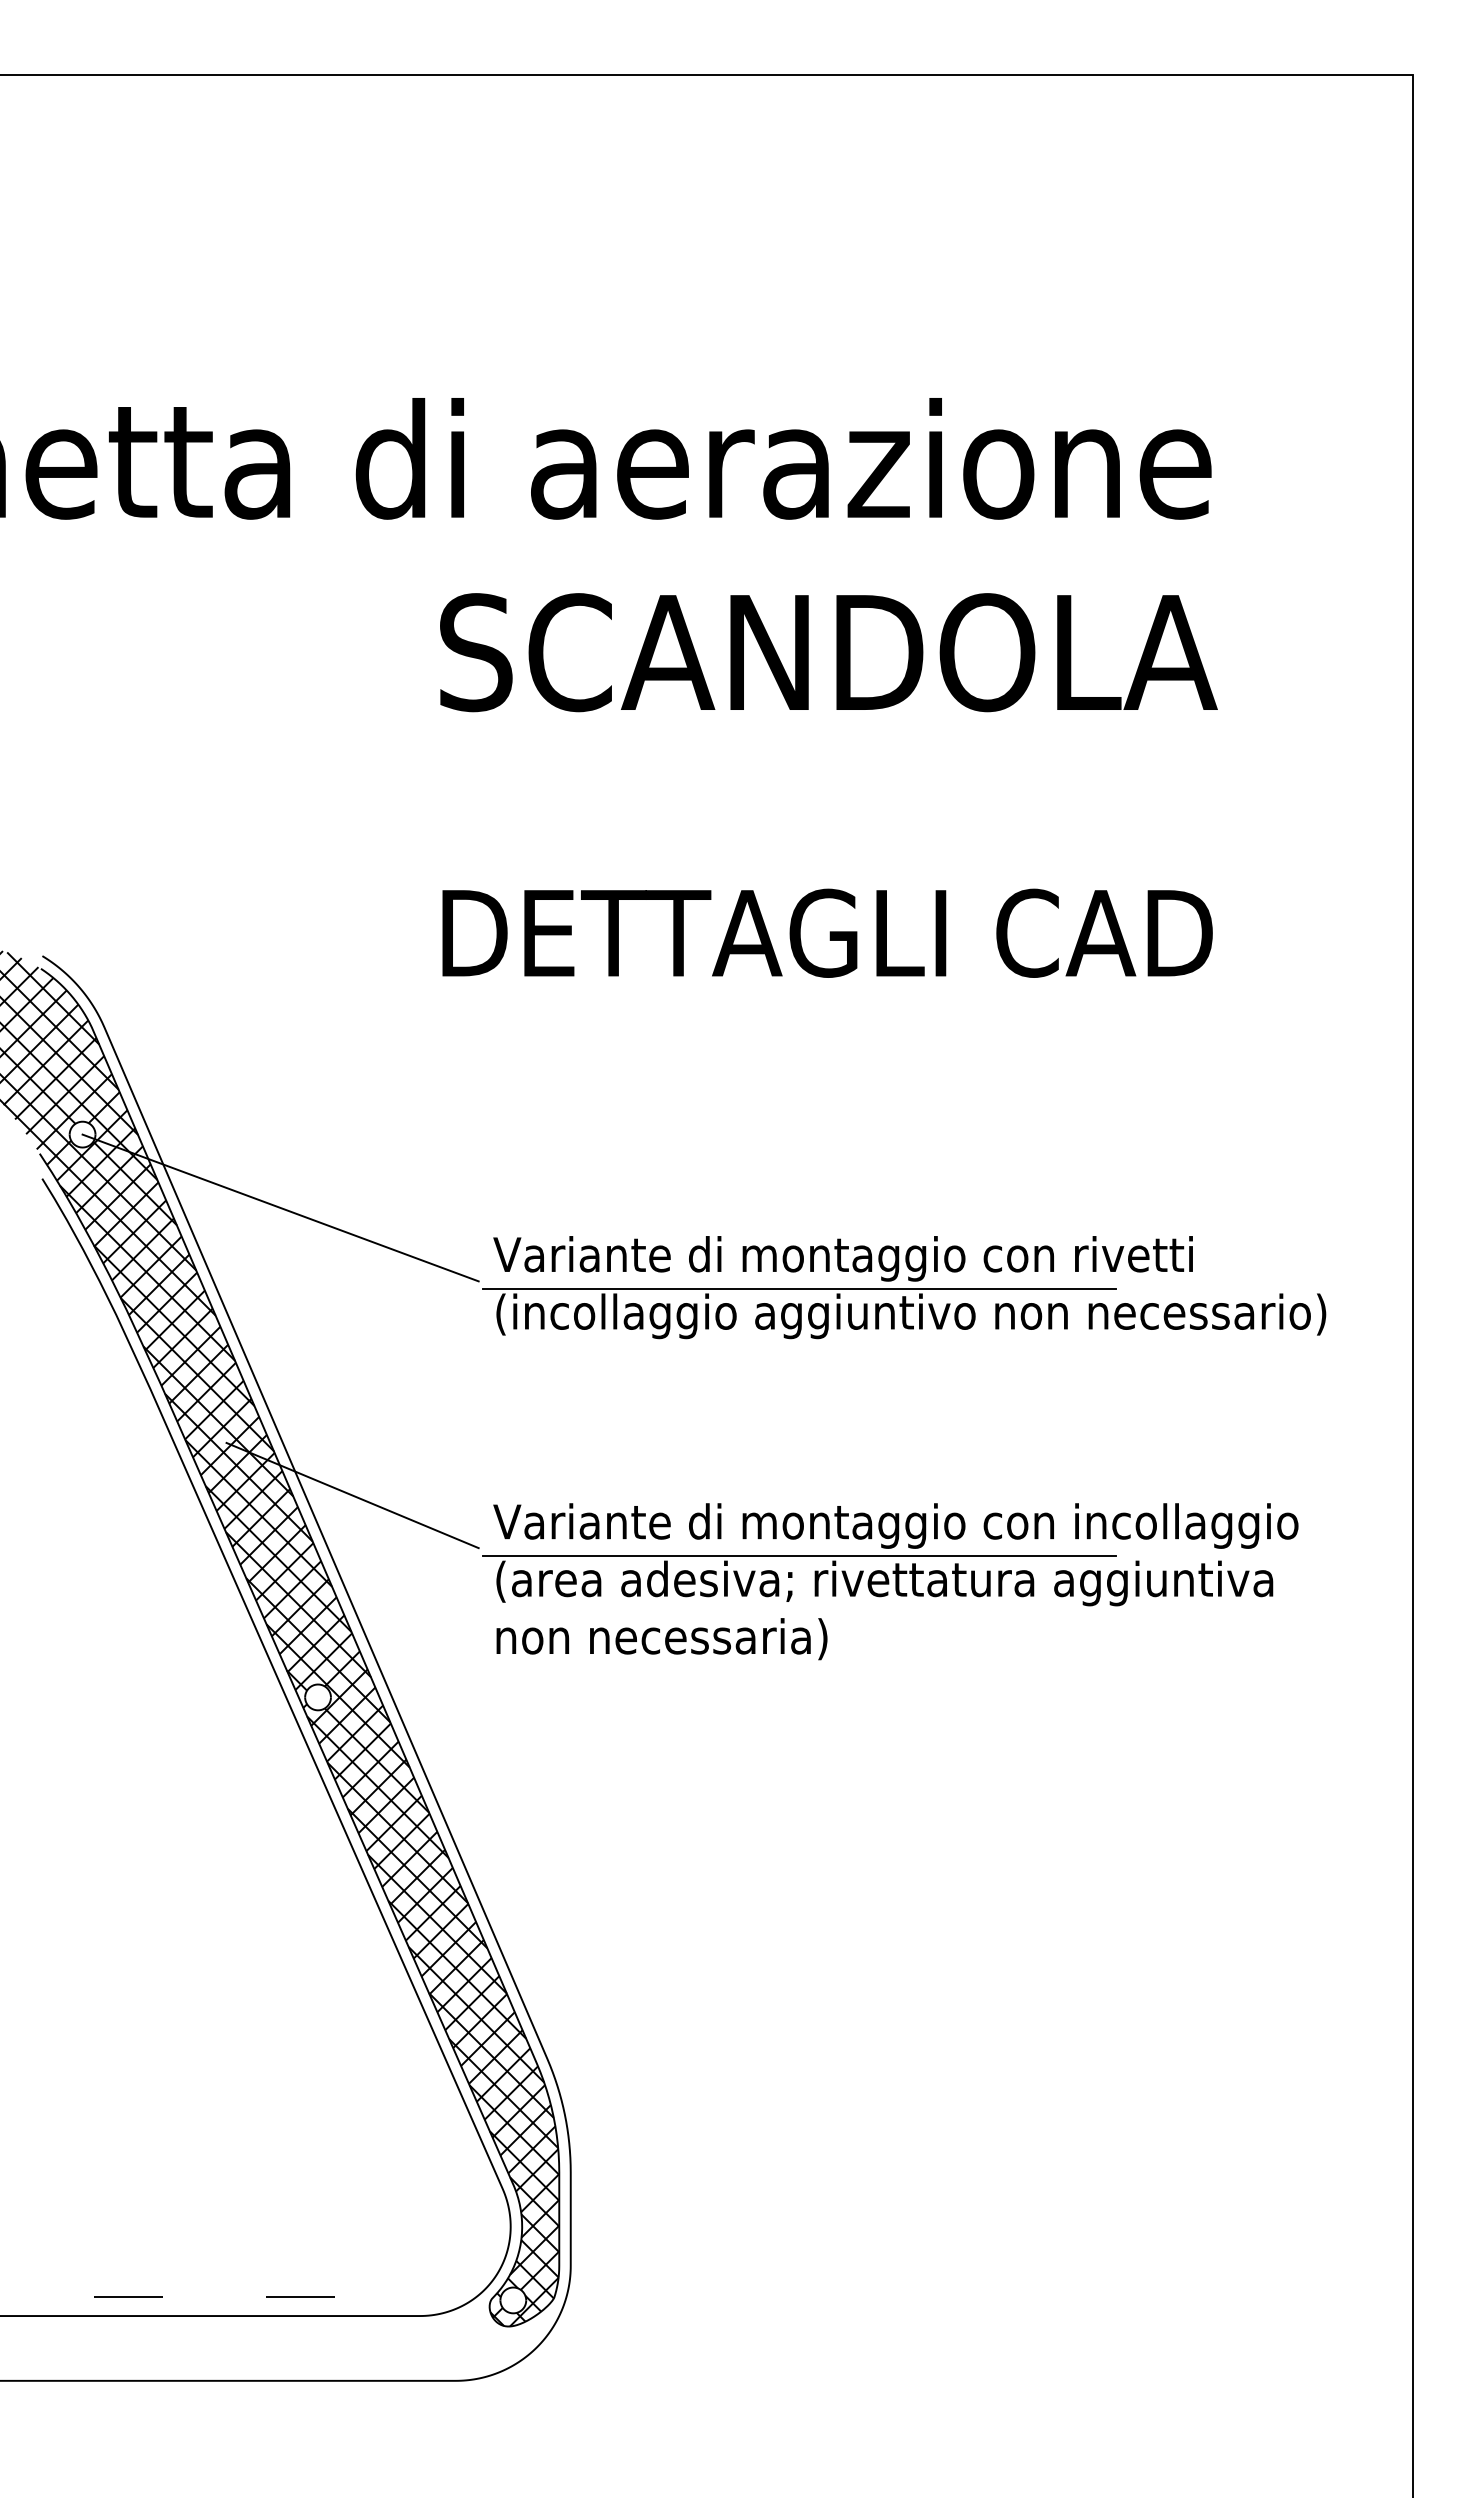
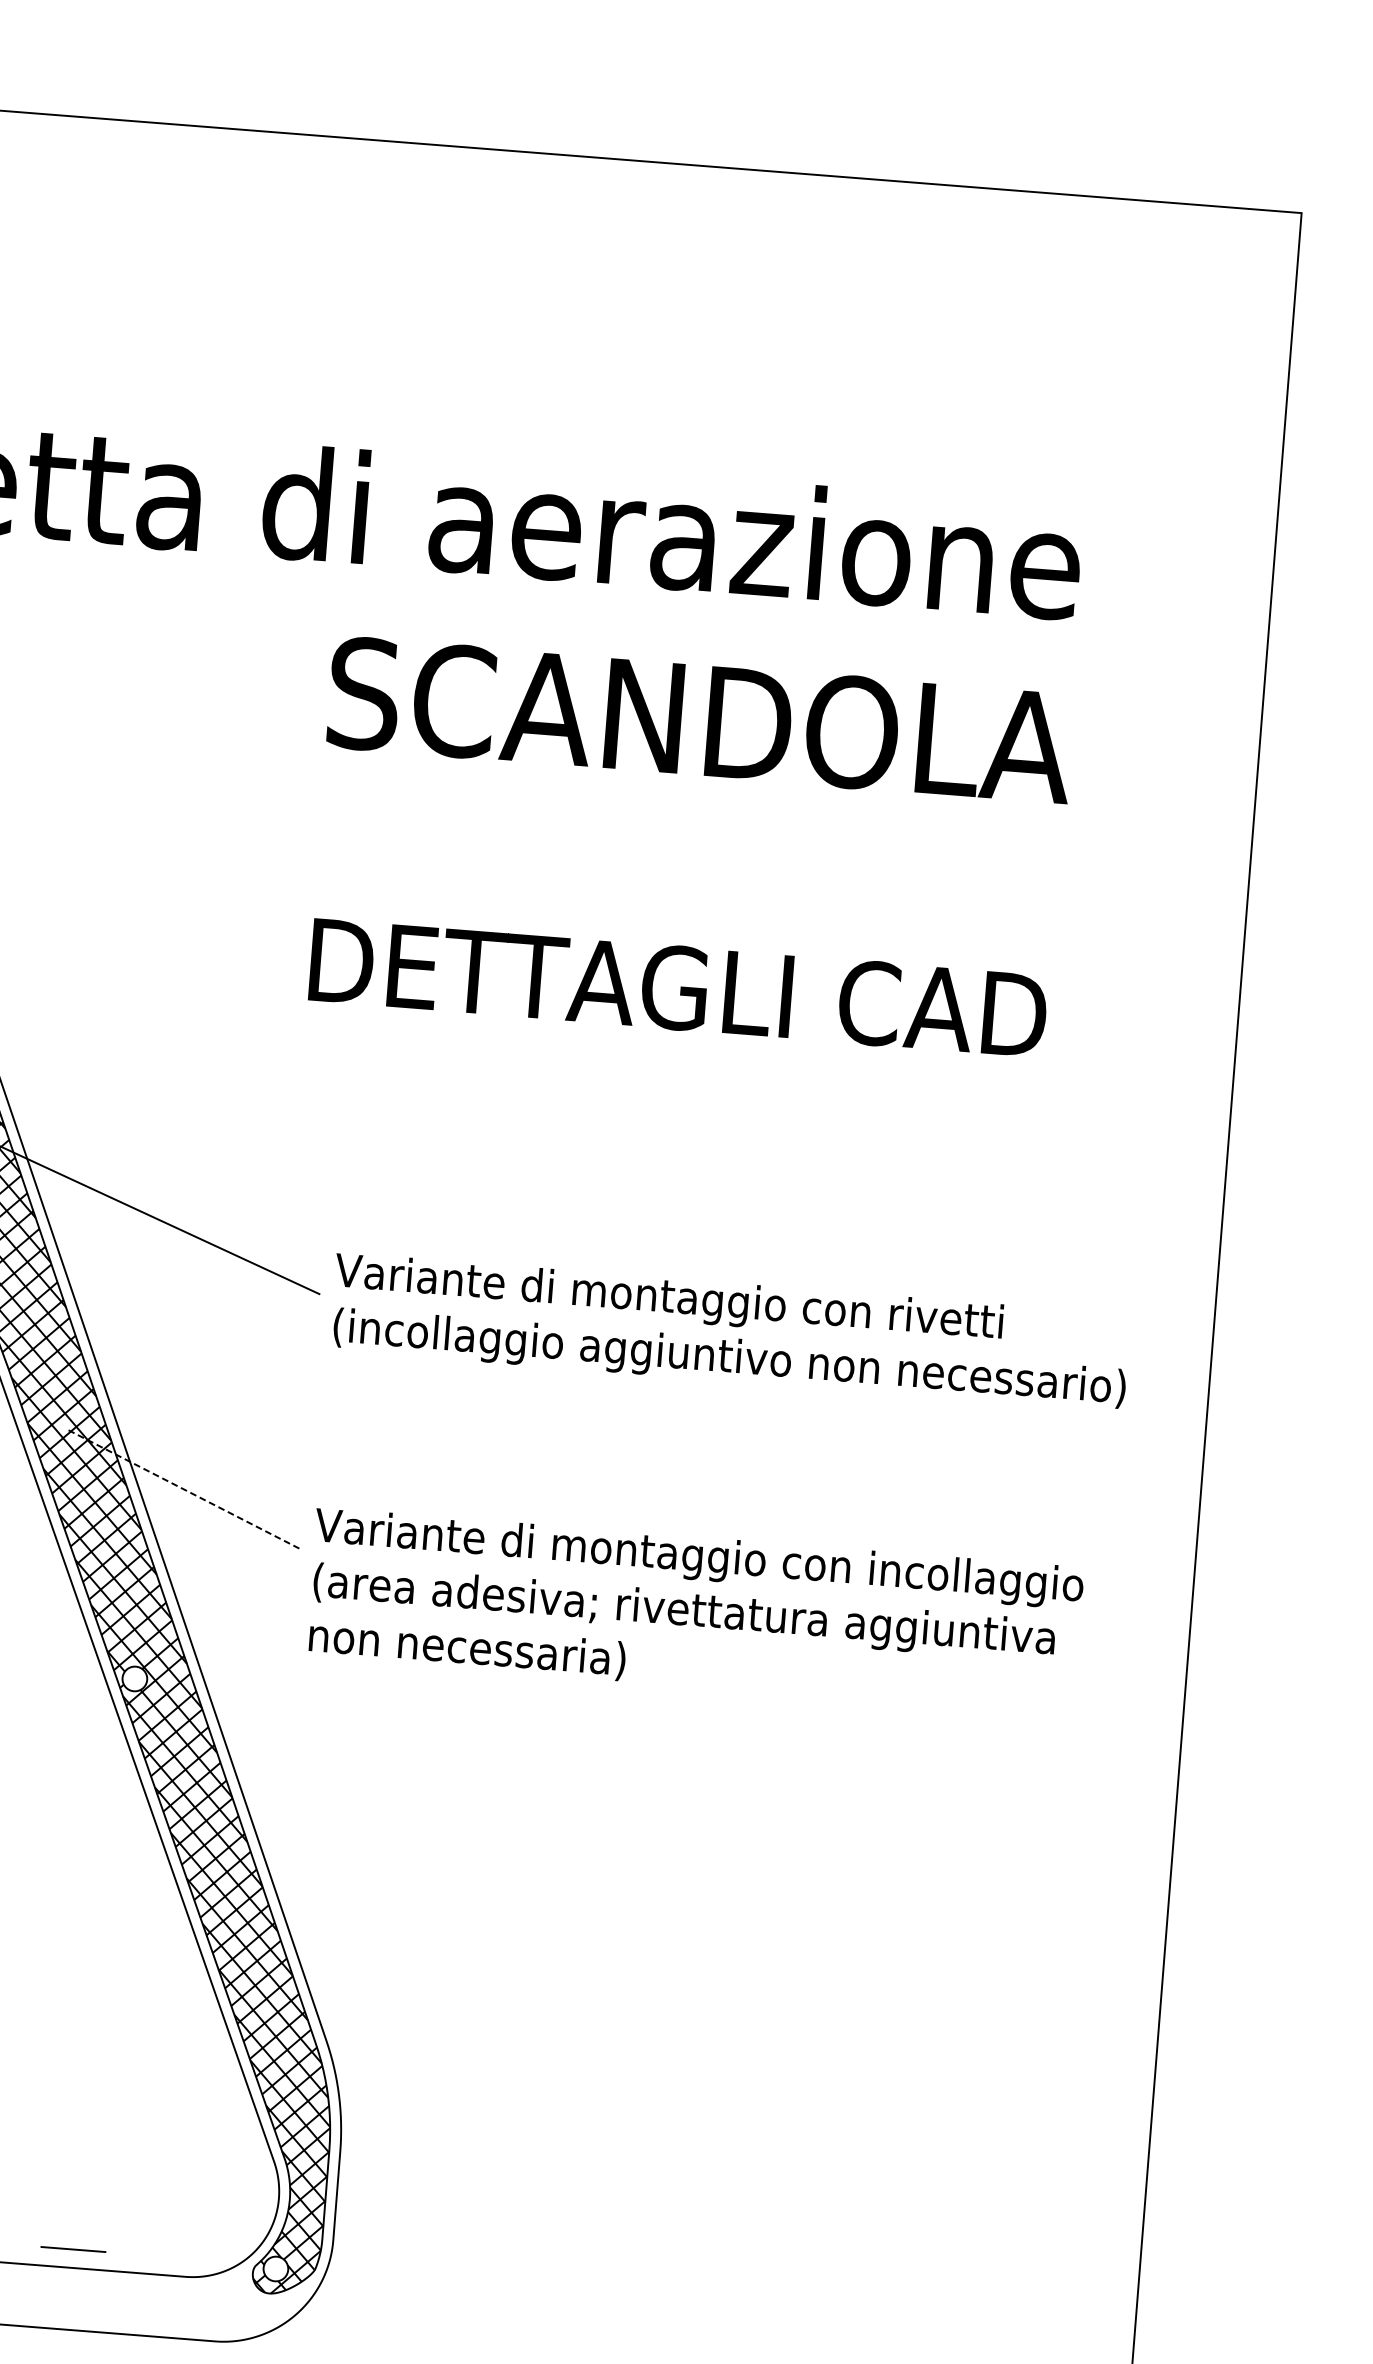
line: (799, 1289) -> (624, 1325), removed
line: (352, 1495) -> (182, 1488), solid -> dashed
line: (799, 1556) -> (604, 1580), removed

